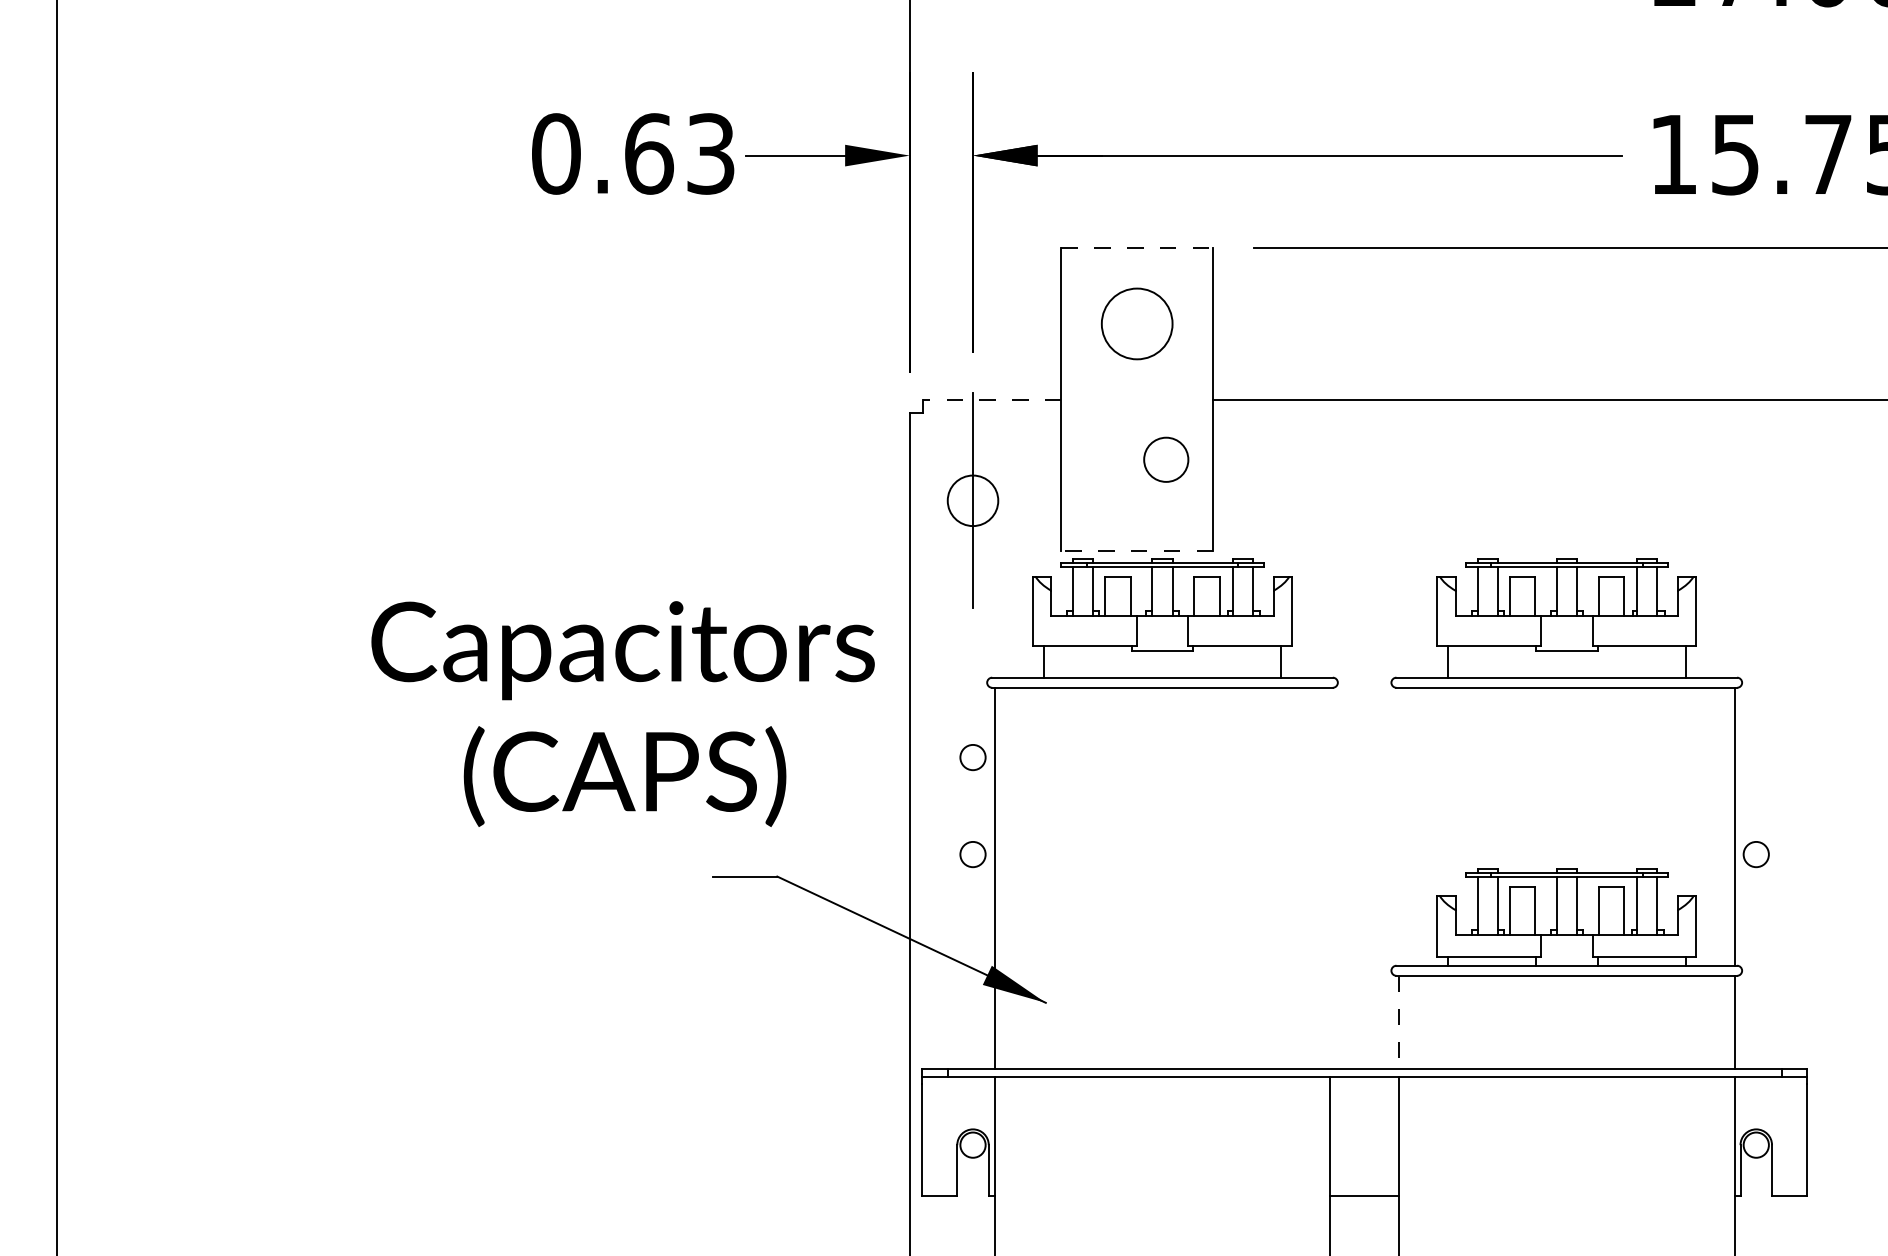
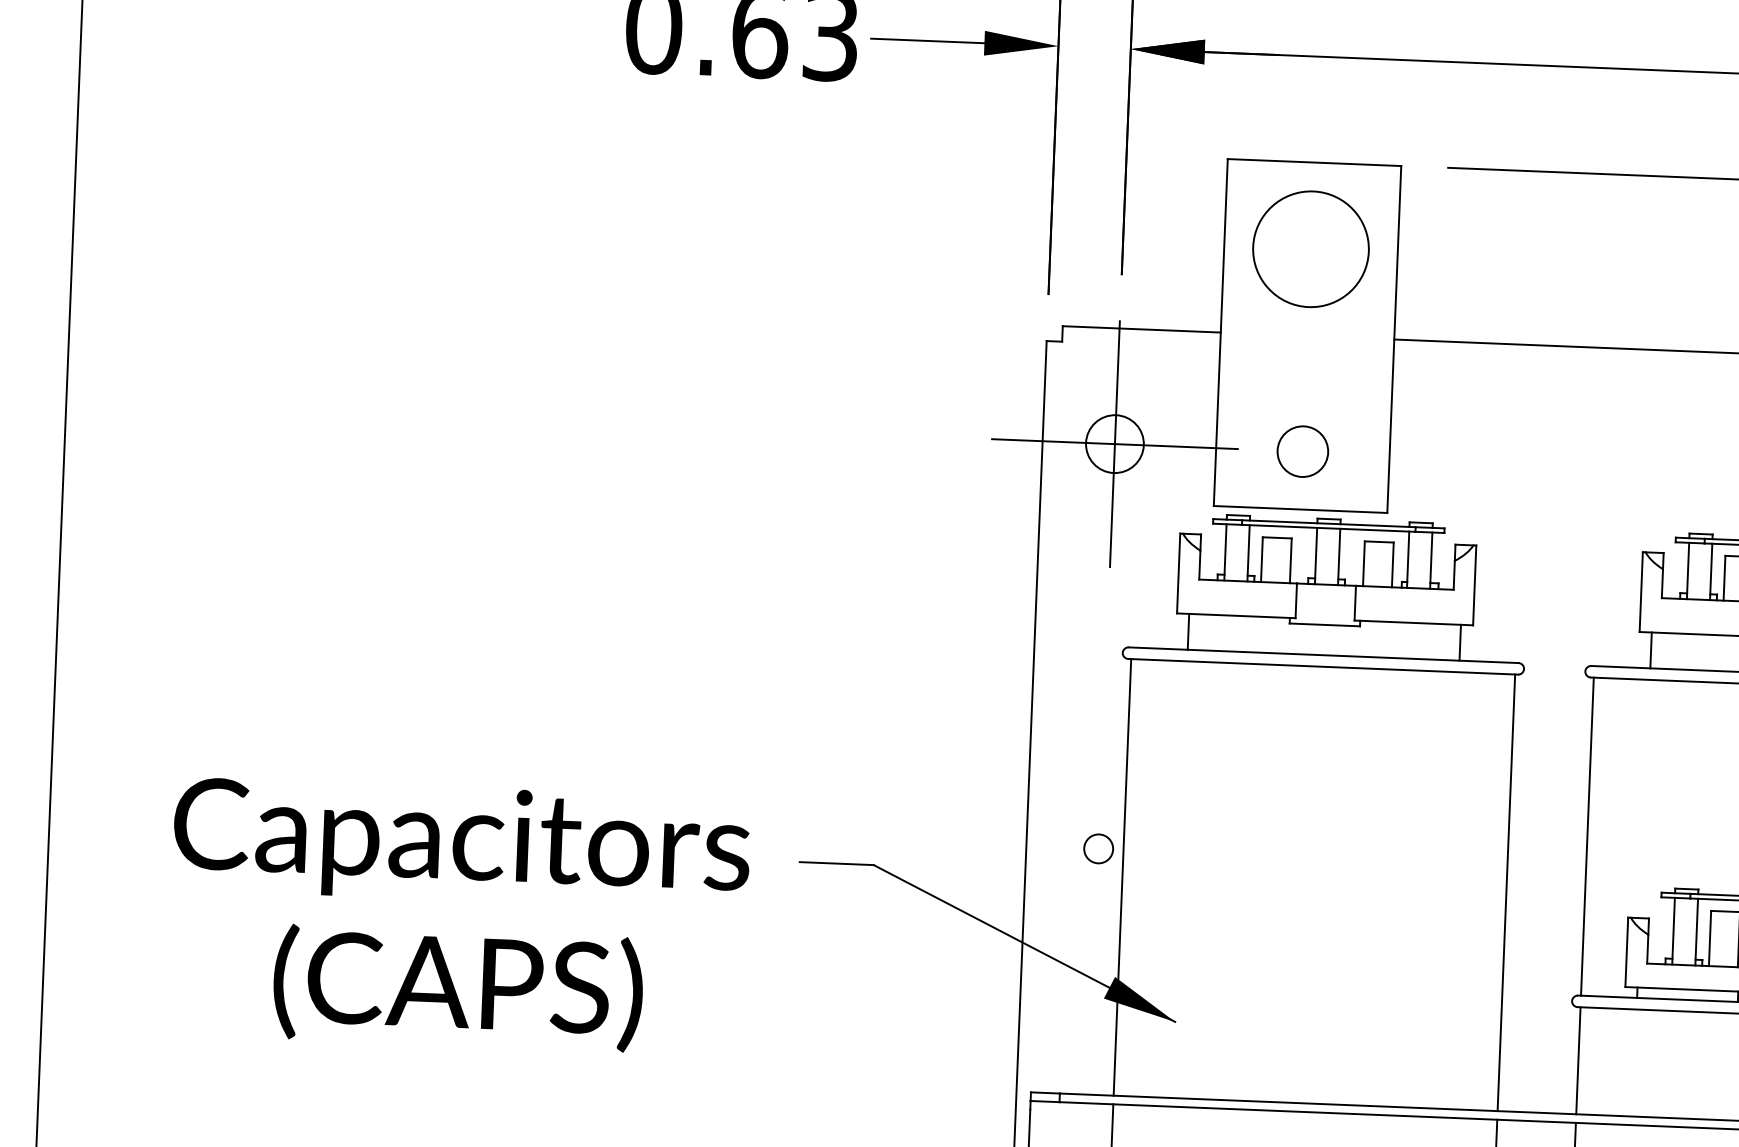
line: (1137, 248) -> (1314, 162), dashed -> solid
circle: (1136, 323) -> (1310, 248), size x1.43
line: (991, 399) -> (1140, 329), dashed -> solid
circle: (1166, 459) -> (1303, 451), moved
line: (972, 500) -> (1114, 443), added
line: (1137, 551) -> (1300, 509), dashed -> solid
text: (622, 713) -> (458, 915), moved
circle: (972, 757) -> (1102, 737), removed
line: (1399, 826) -> (1587, 836), added
line: (1330, 878) -> (1506, 892), added
line: (1399, 1022) -> (1578, 1060), dashed -> solid

